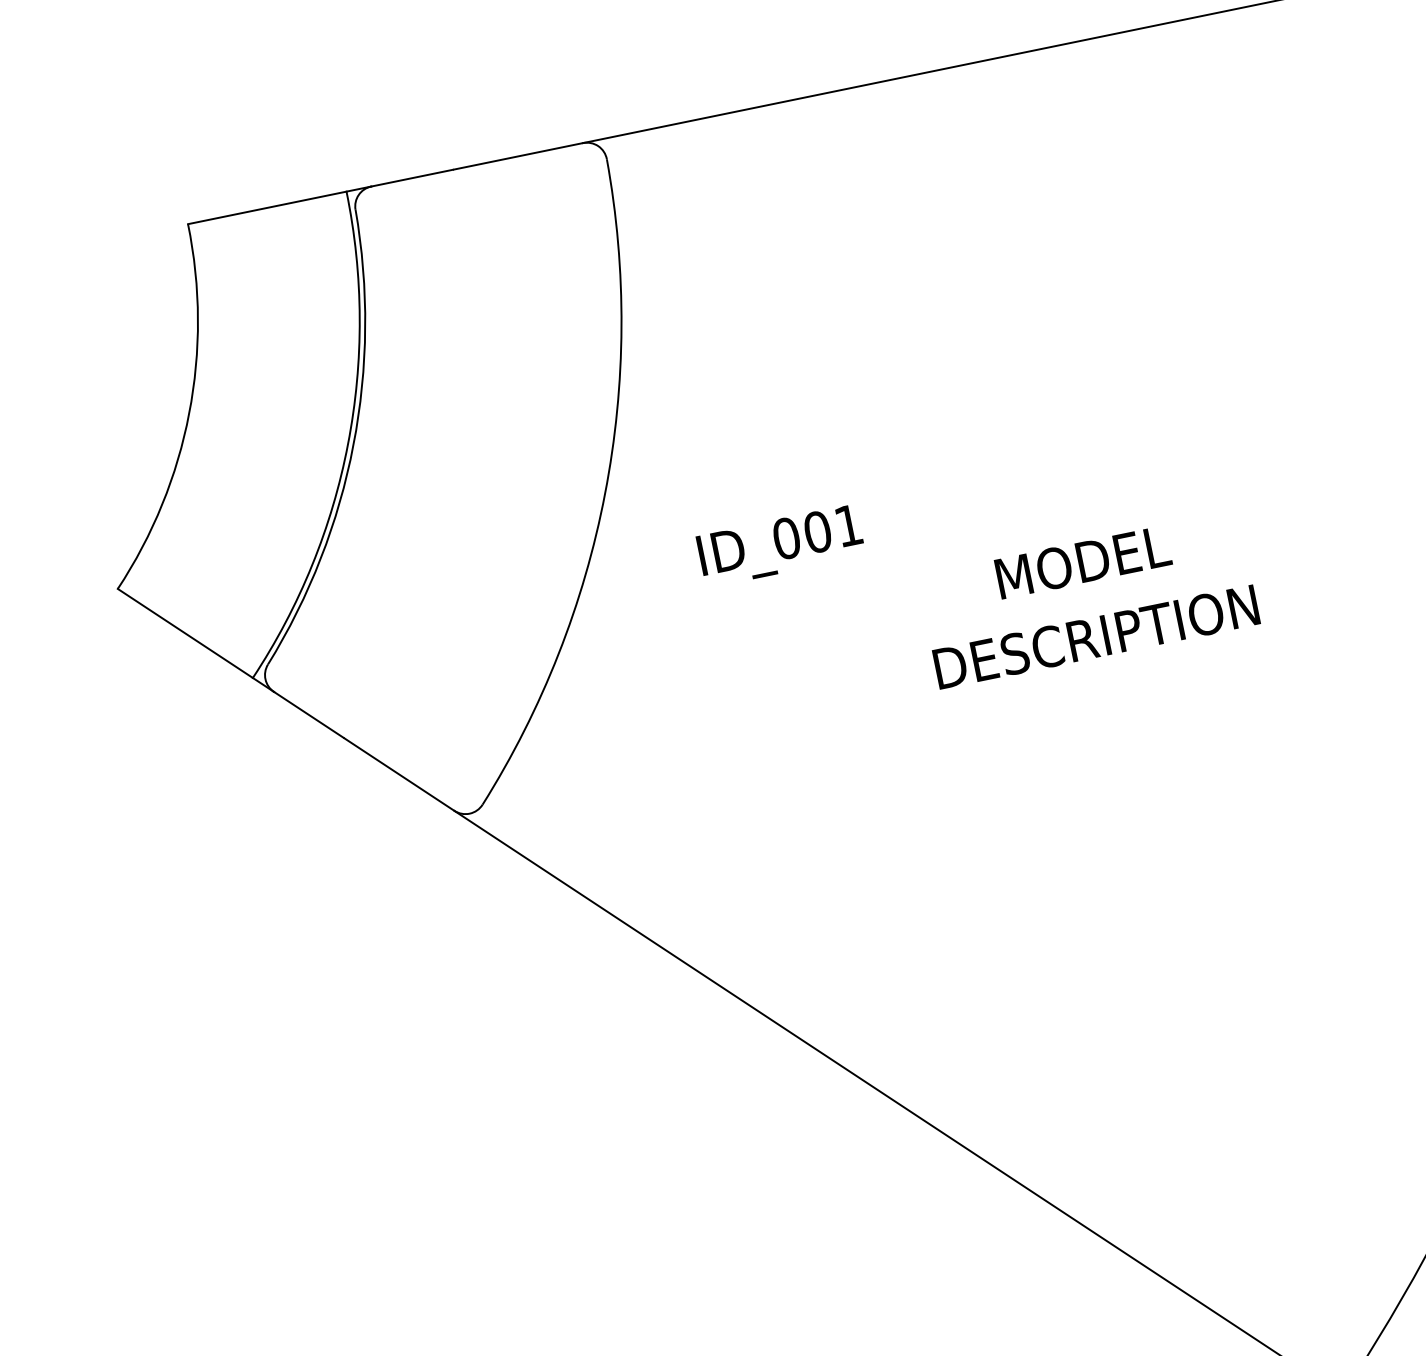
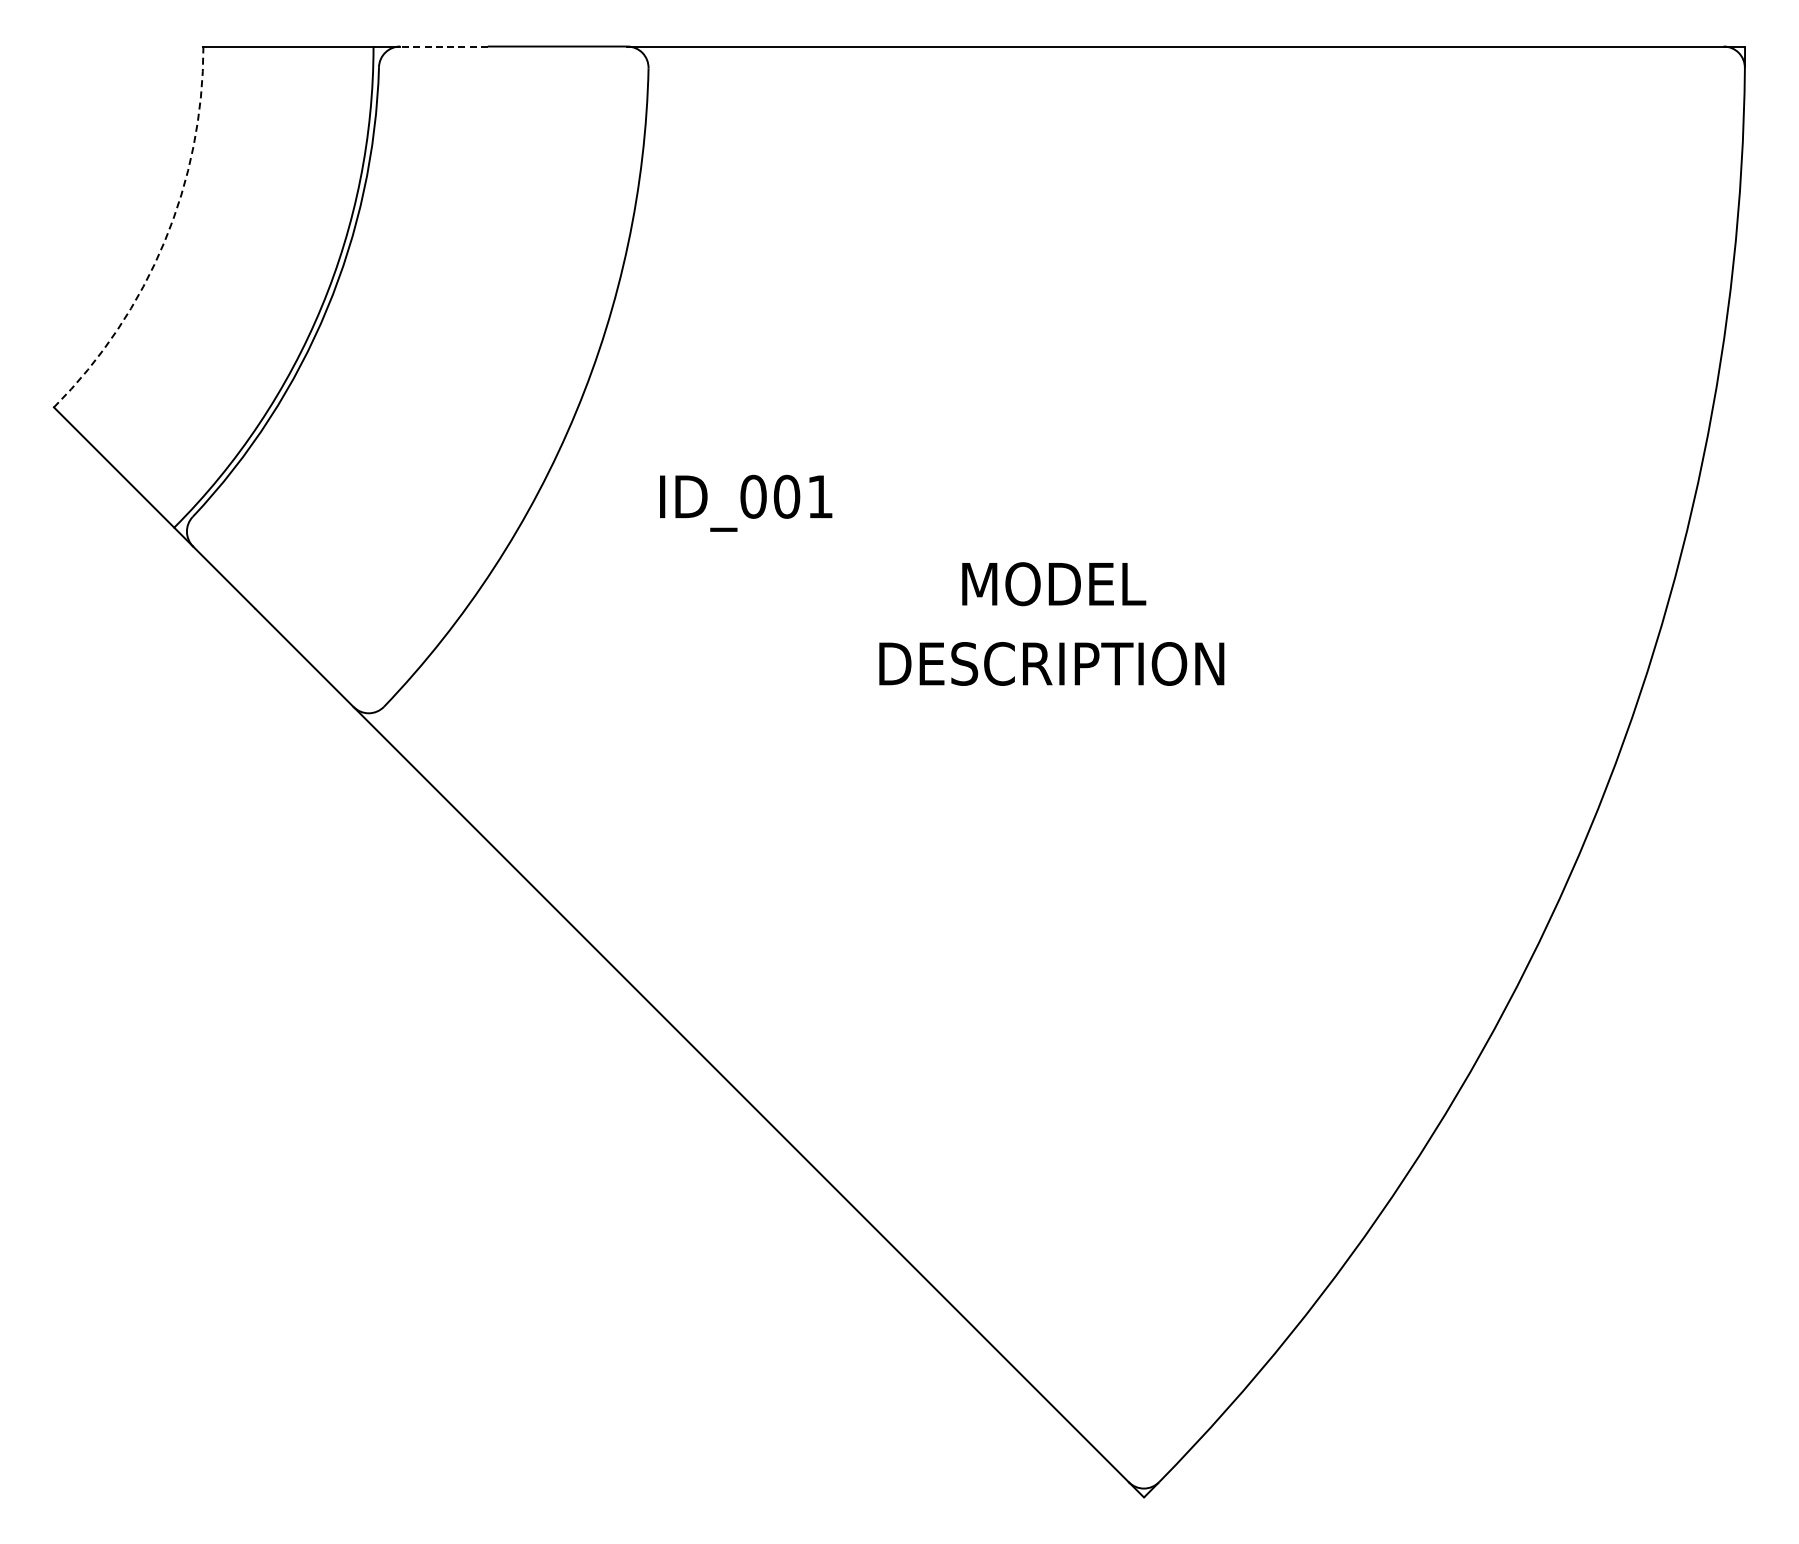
line: (412, 178) -> (444, 46), solid -> dashed
arc: (189, 413) -> (164, 241), solid -> dashed

